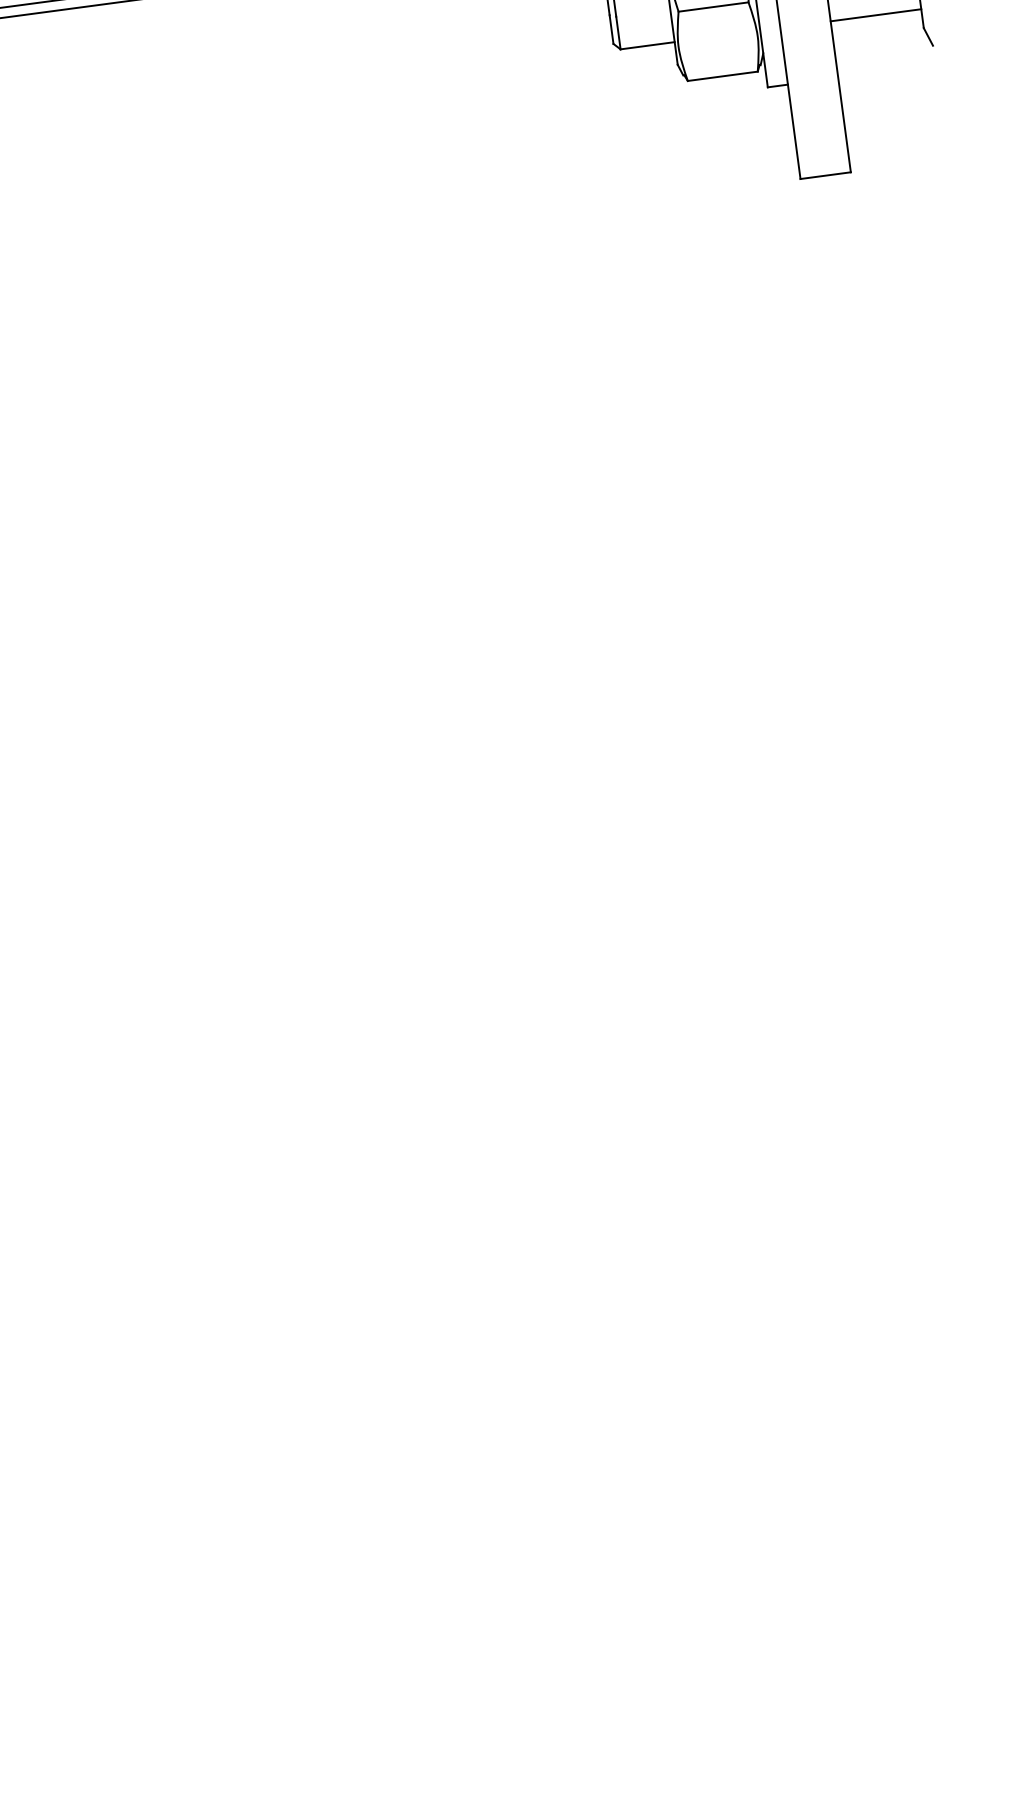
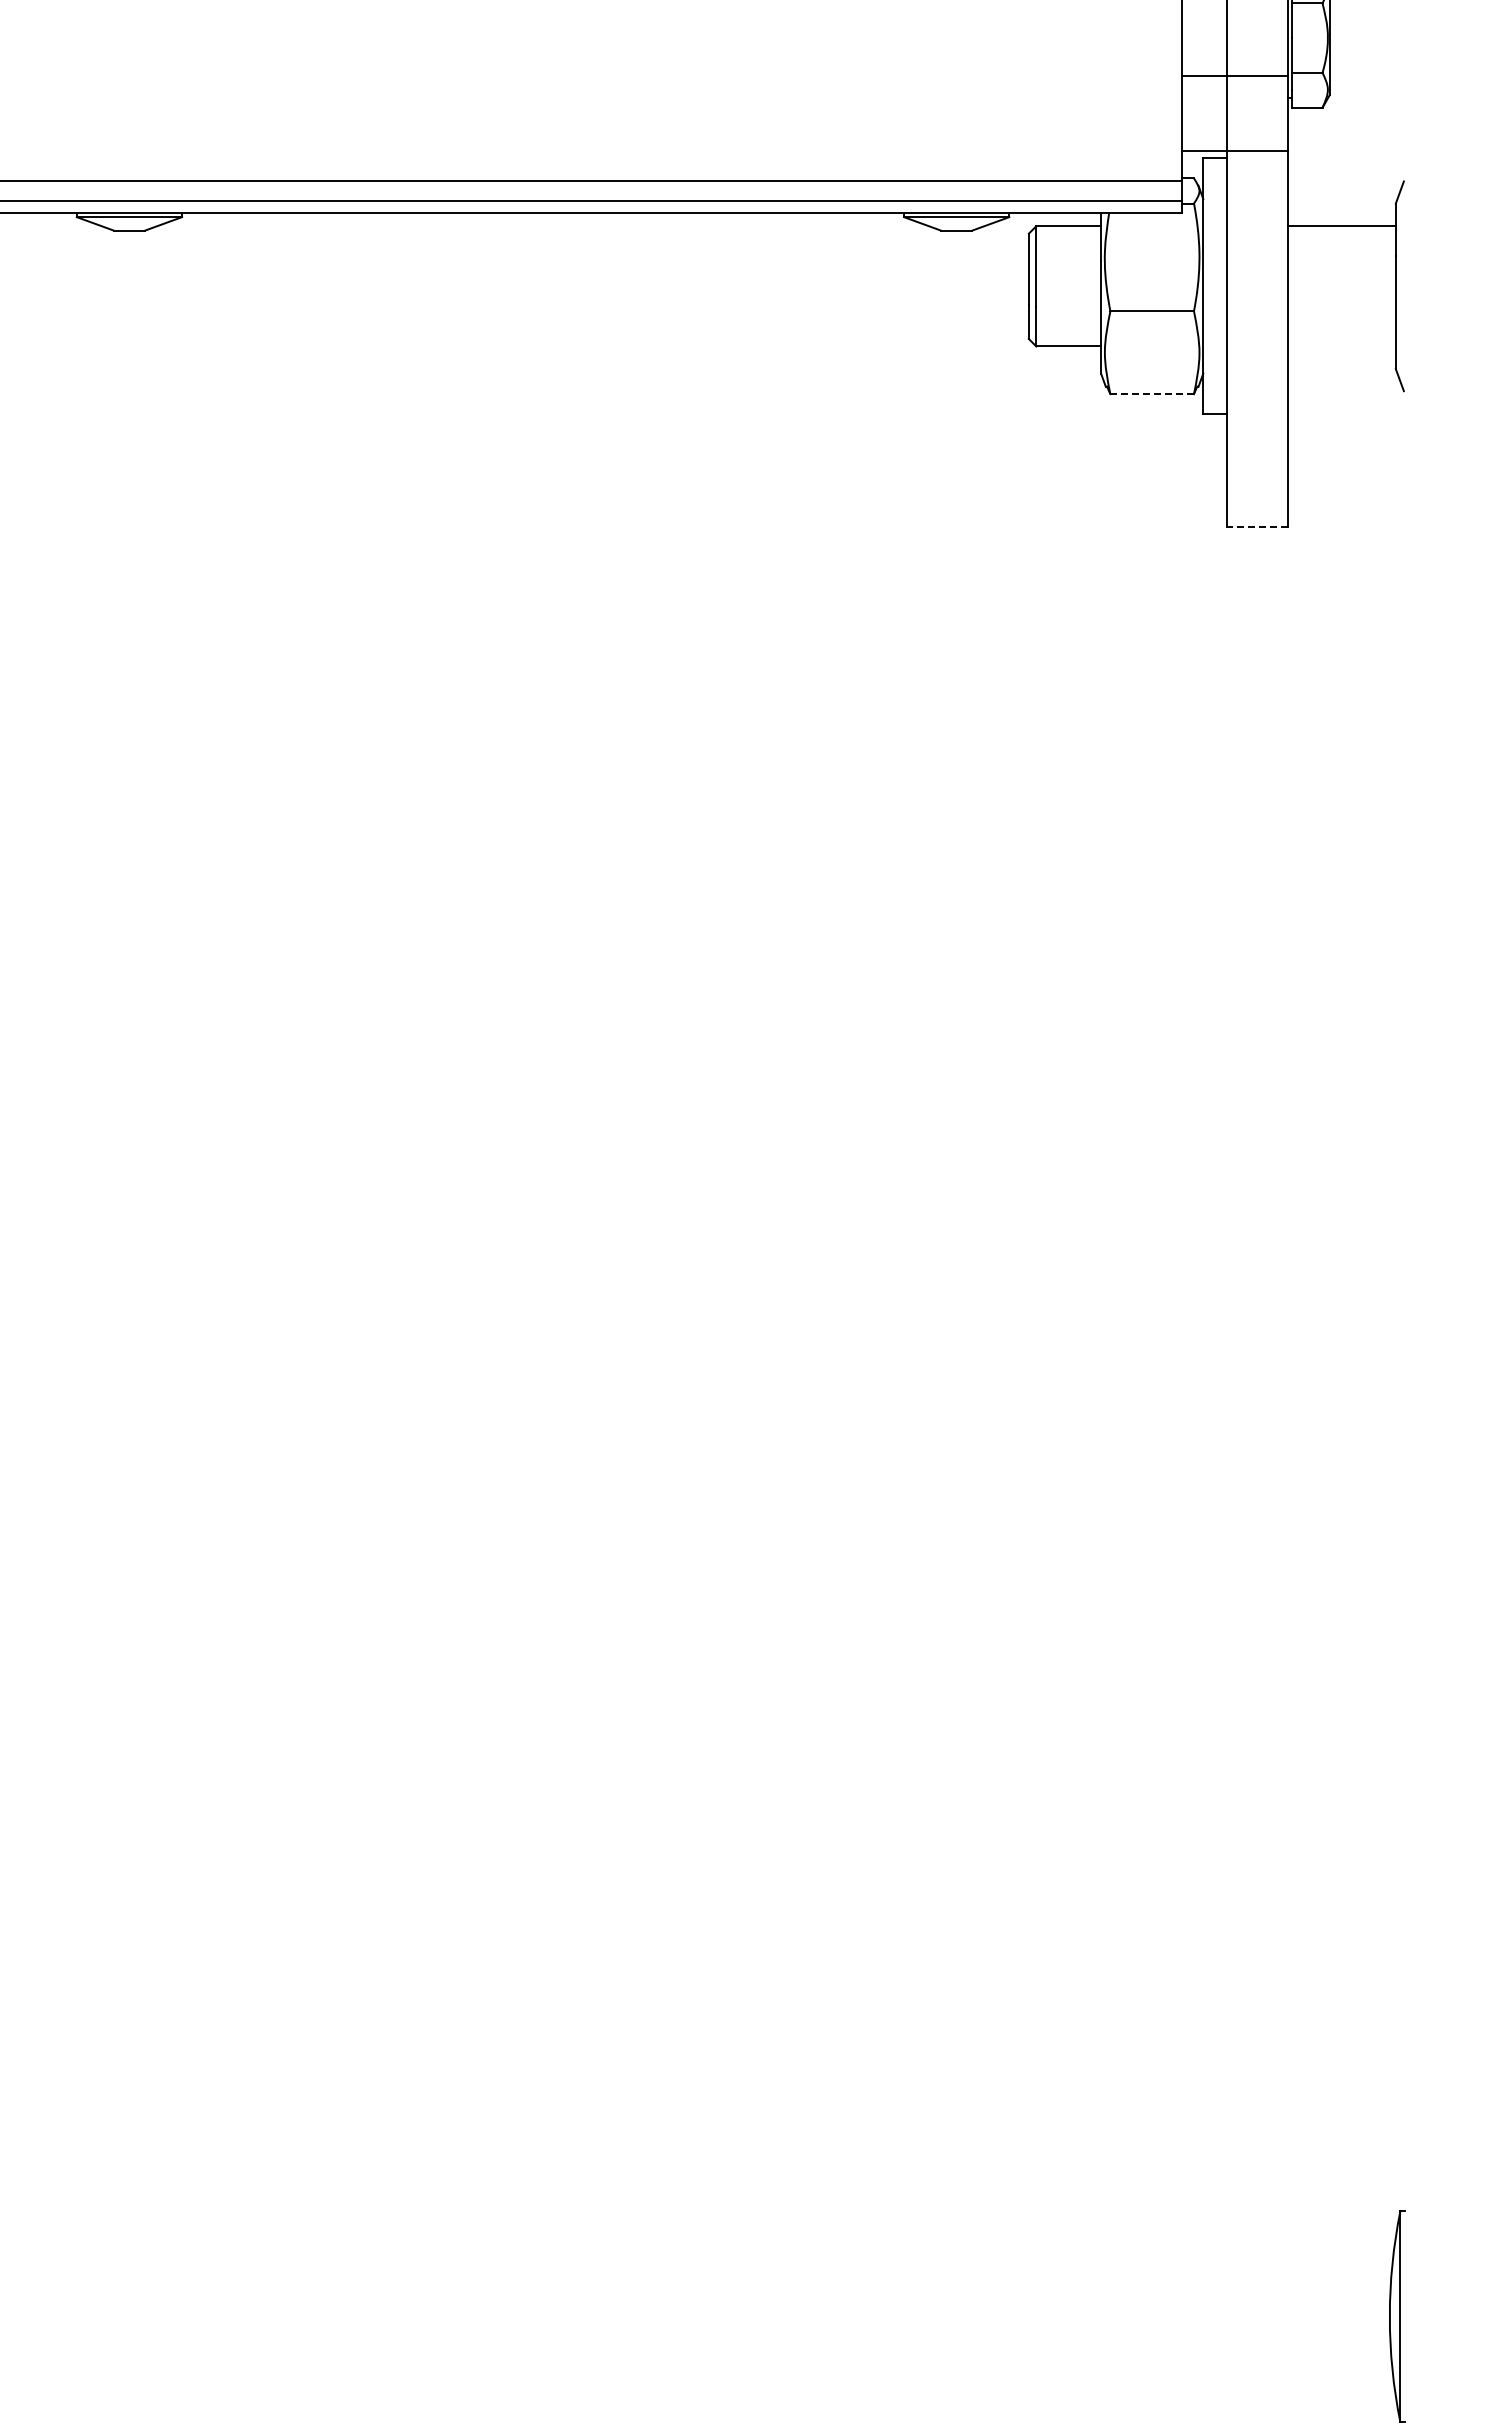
line: (875, 15) -> (1341, 346), removed
line: (723, 76) -> (1152, 394), solid -> dashed
line: (824, 175) -> (1256, 526), solid -> dashed

